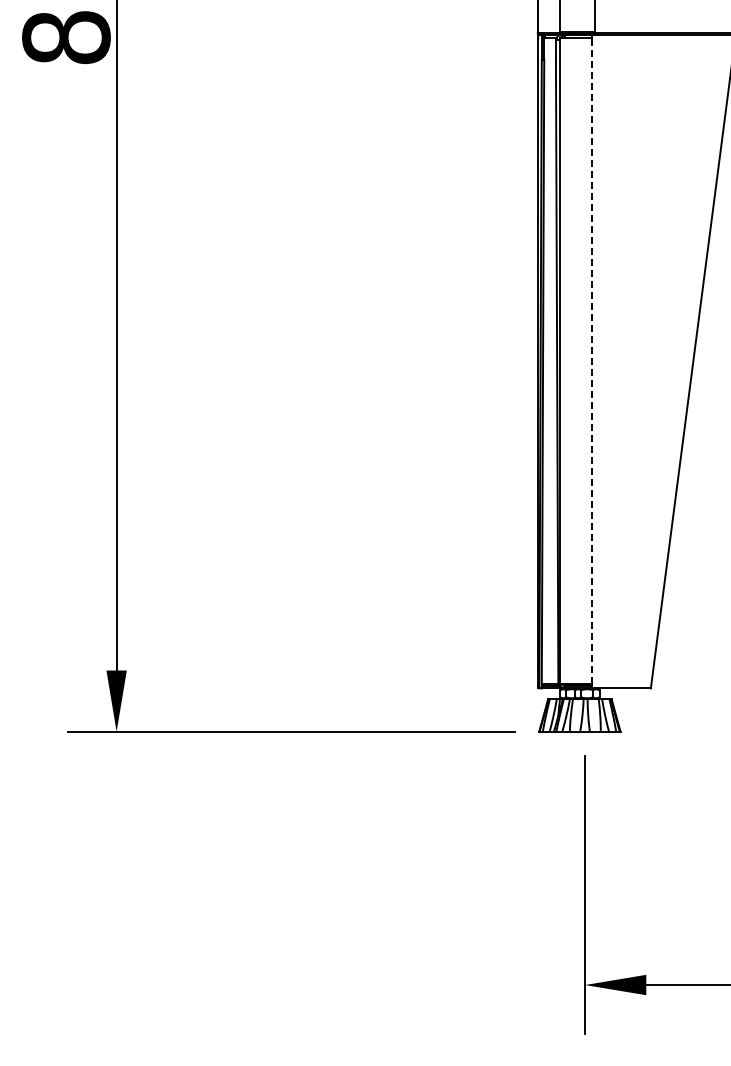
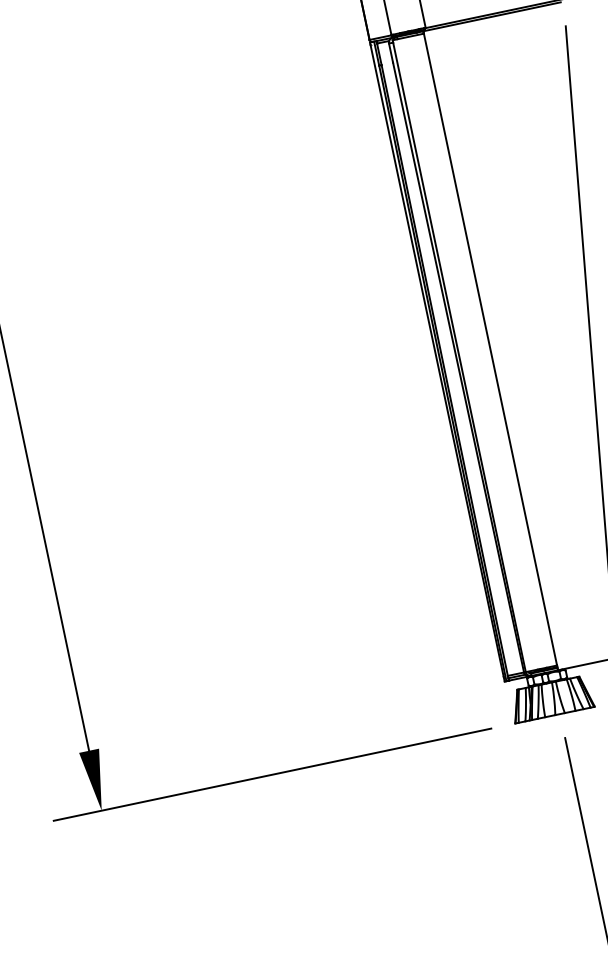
line: (592, 360) -> (490, 349), dashed -> solid

